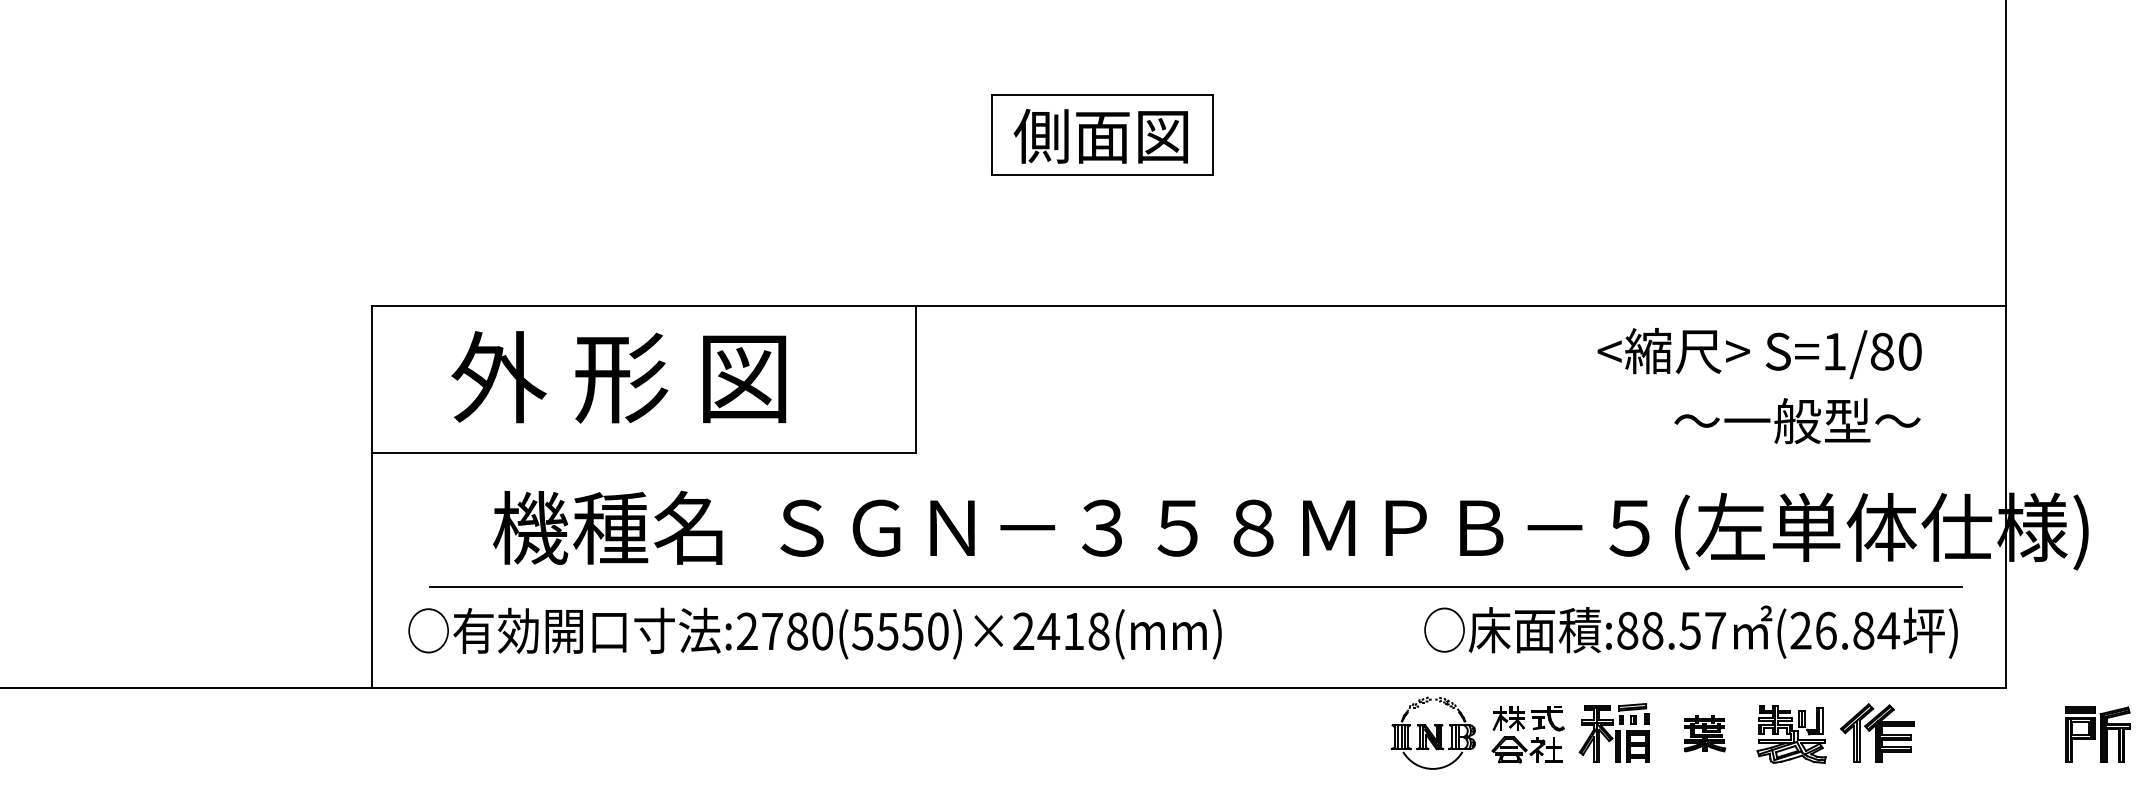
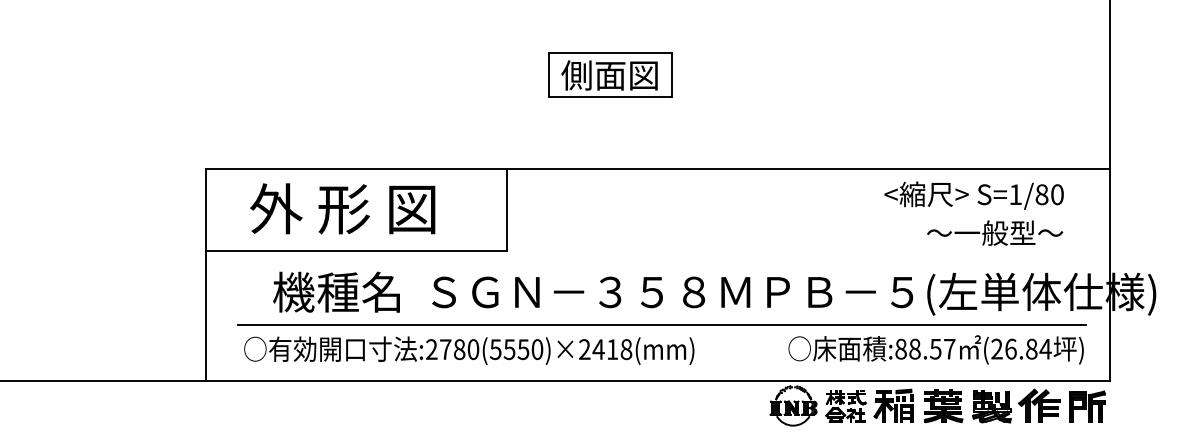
text: (815, 633) -> (469, 350), moved
part: (1704, 734) -> (943, 406), size x1.67
part: (2098, 734) -> (1087, 406), moved

